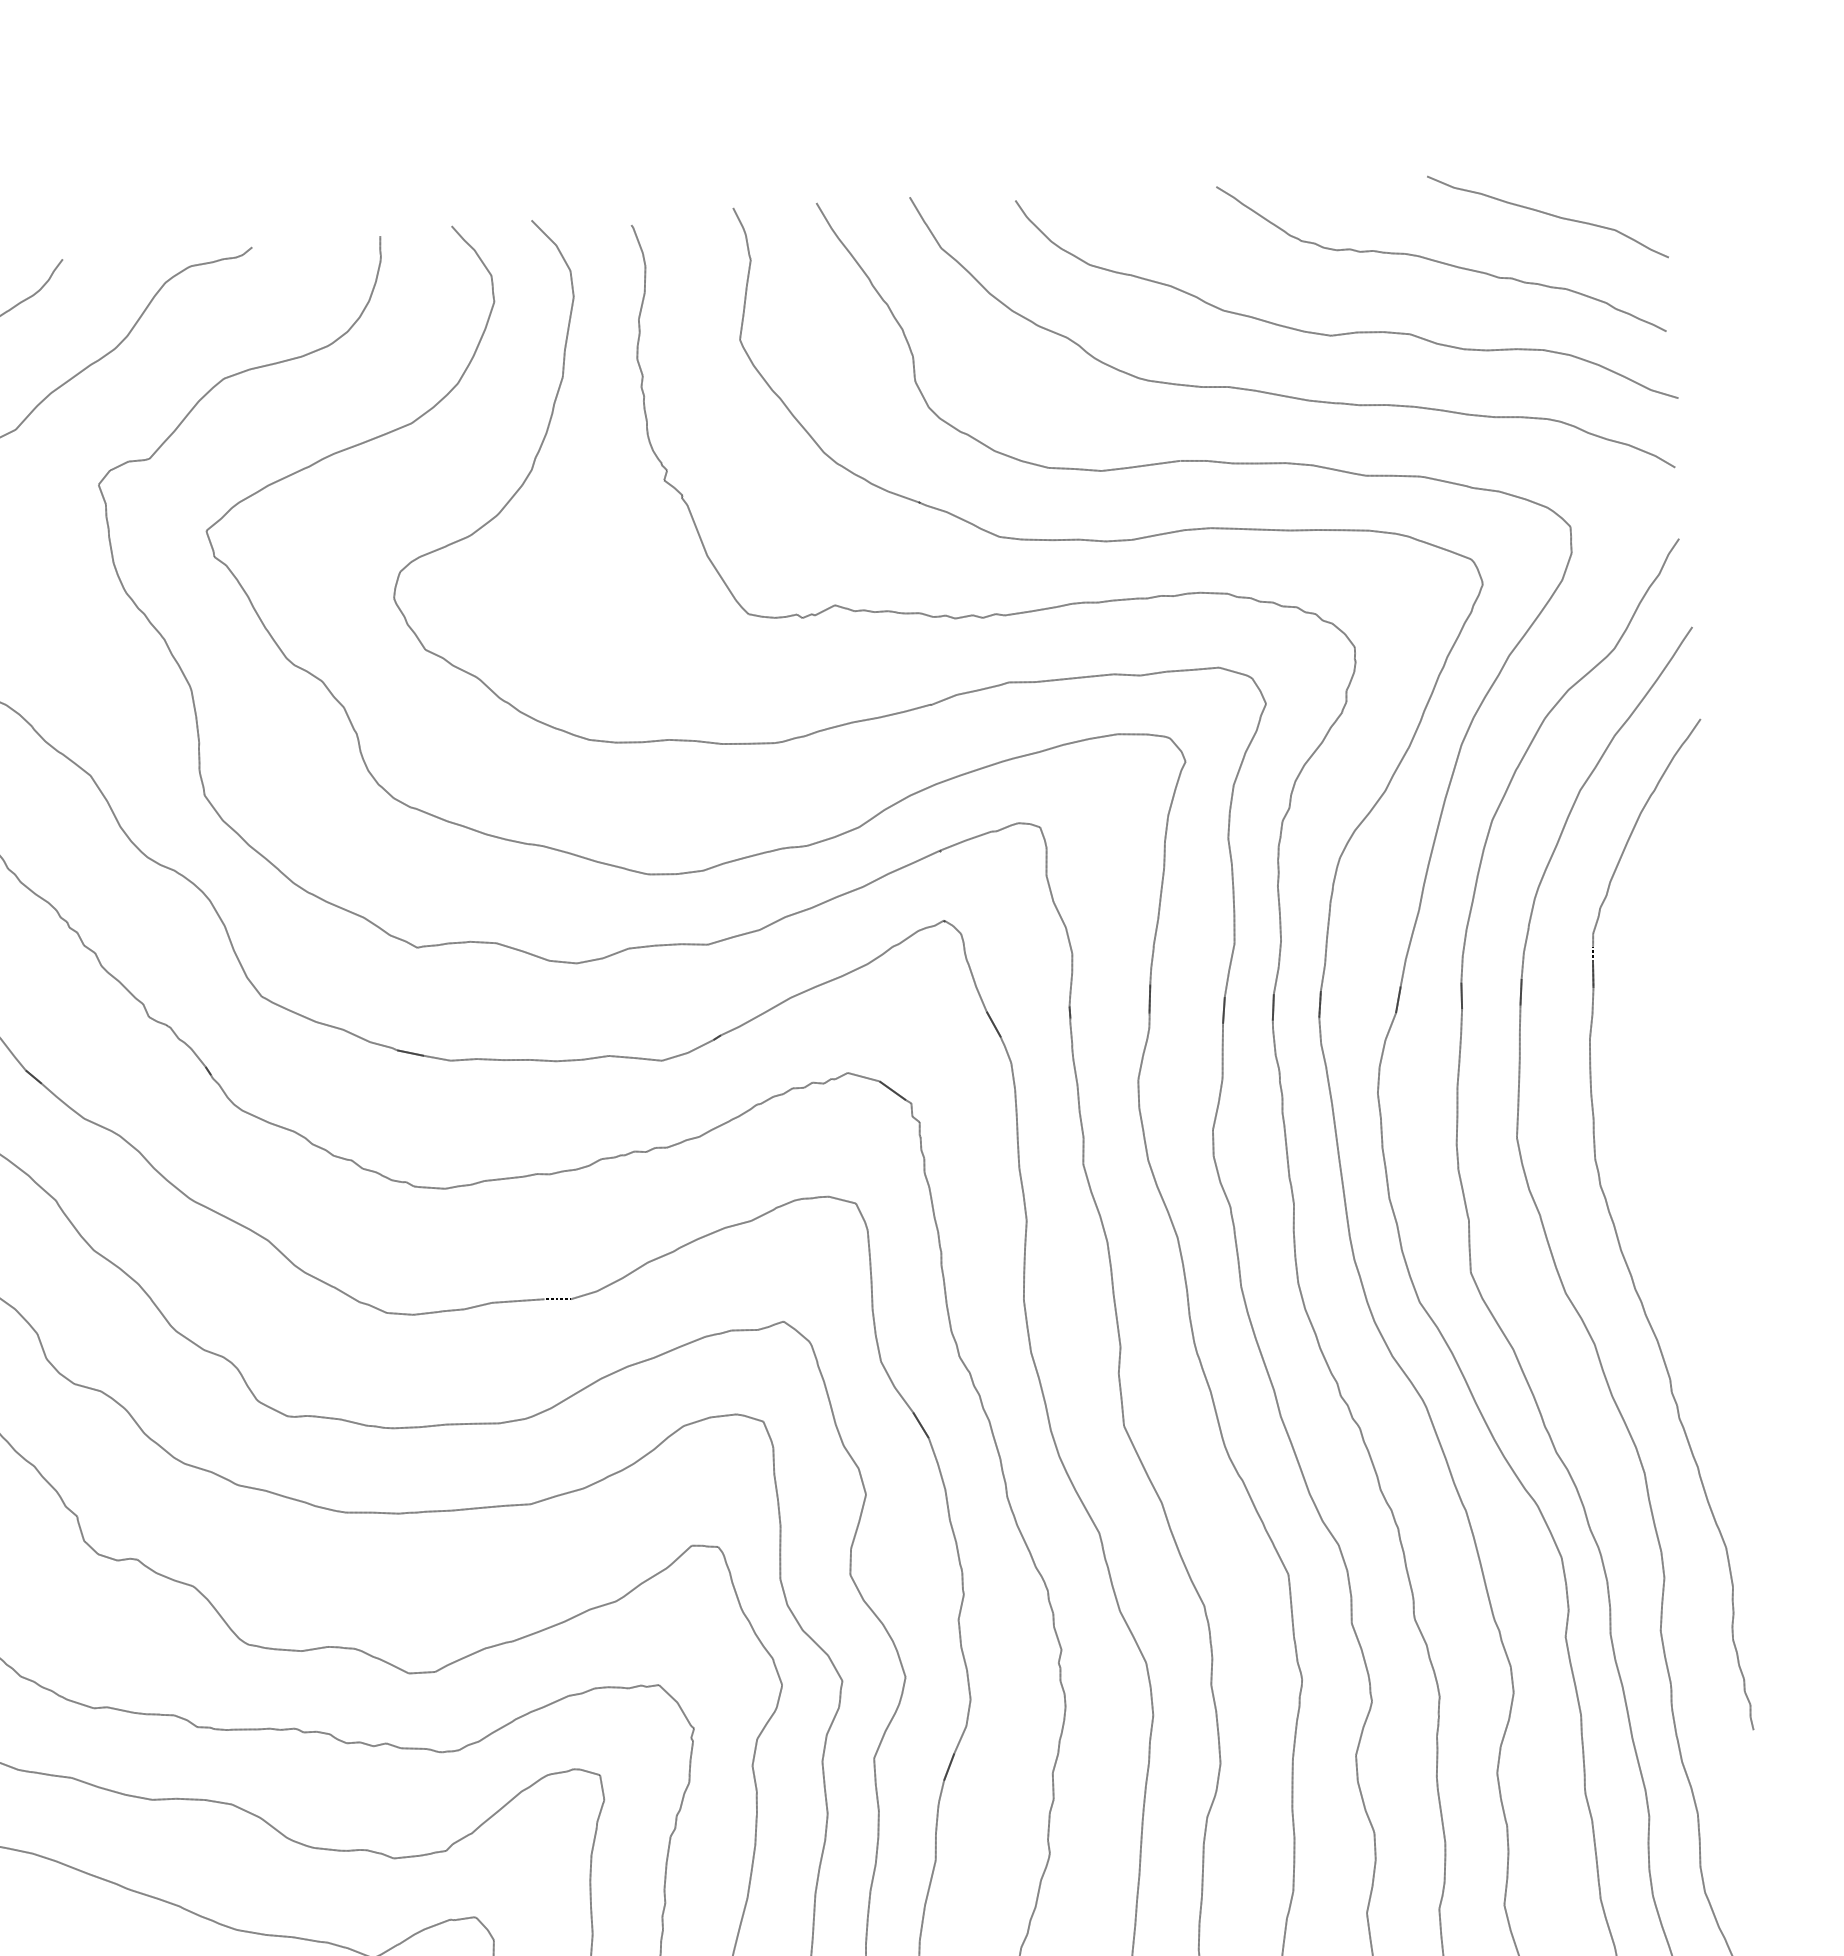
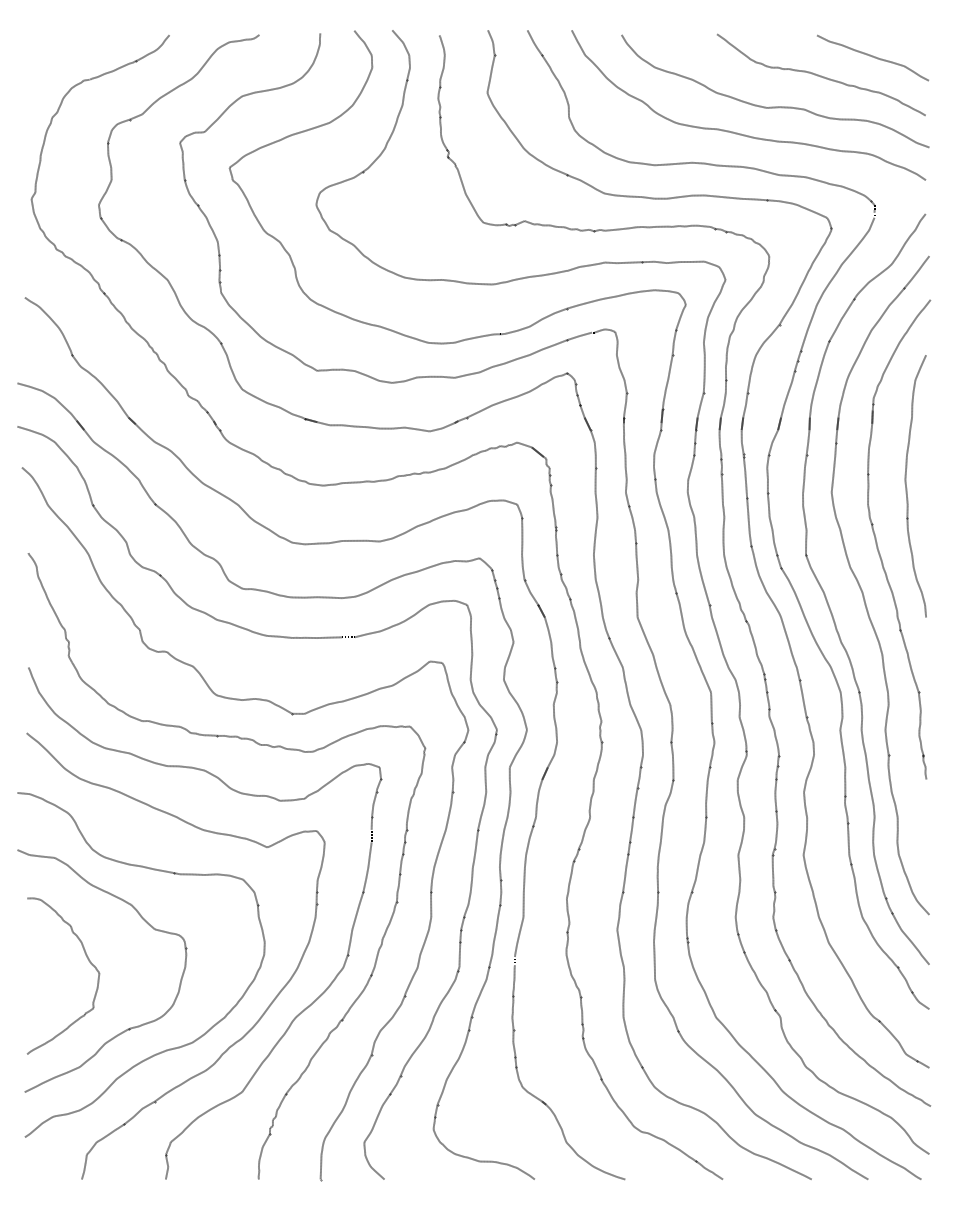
curve: (1676, 1119) -> (907, 488), added

